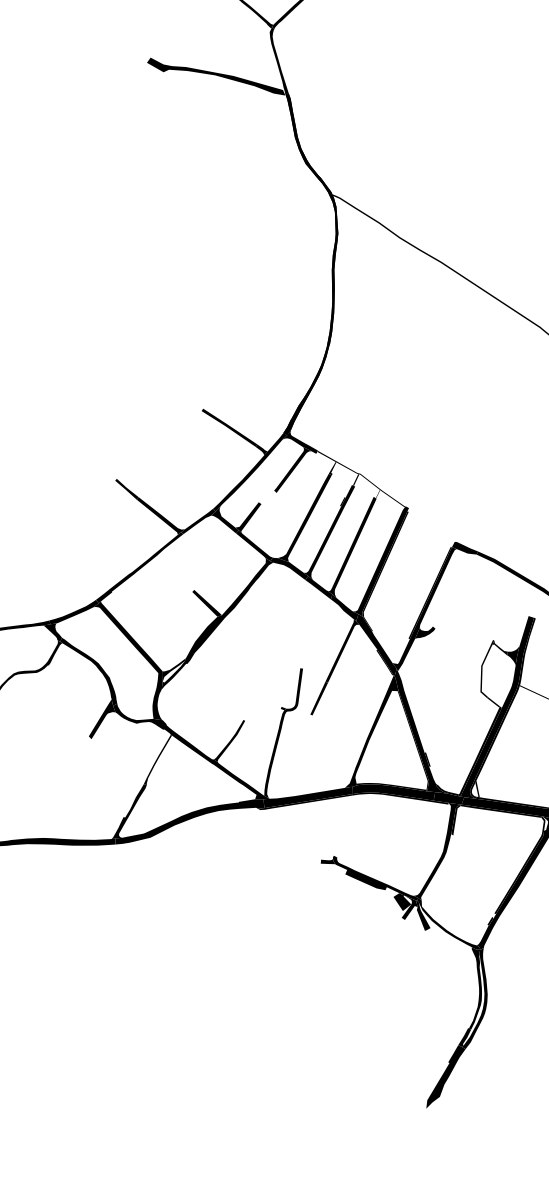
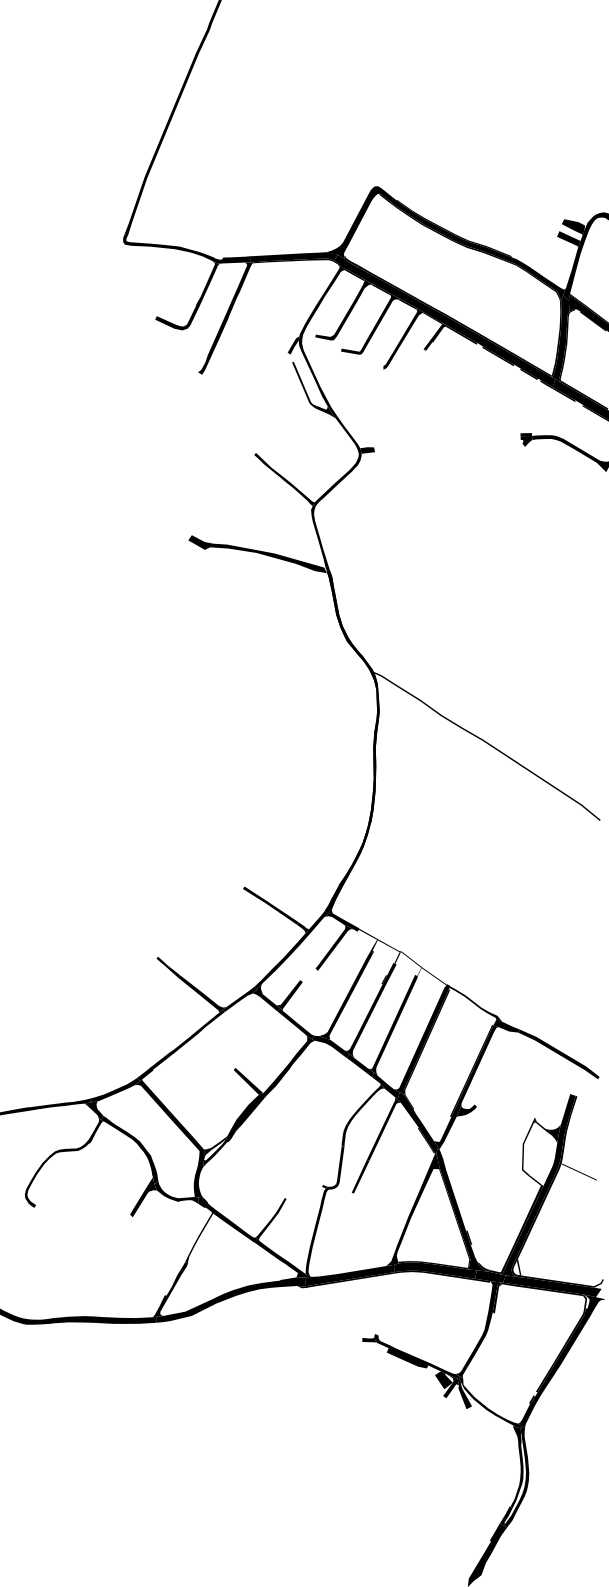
fill: (433, 525) -> (475, 1003), added
fill: (321, 636) -> (362, 1114), added

